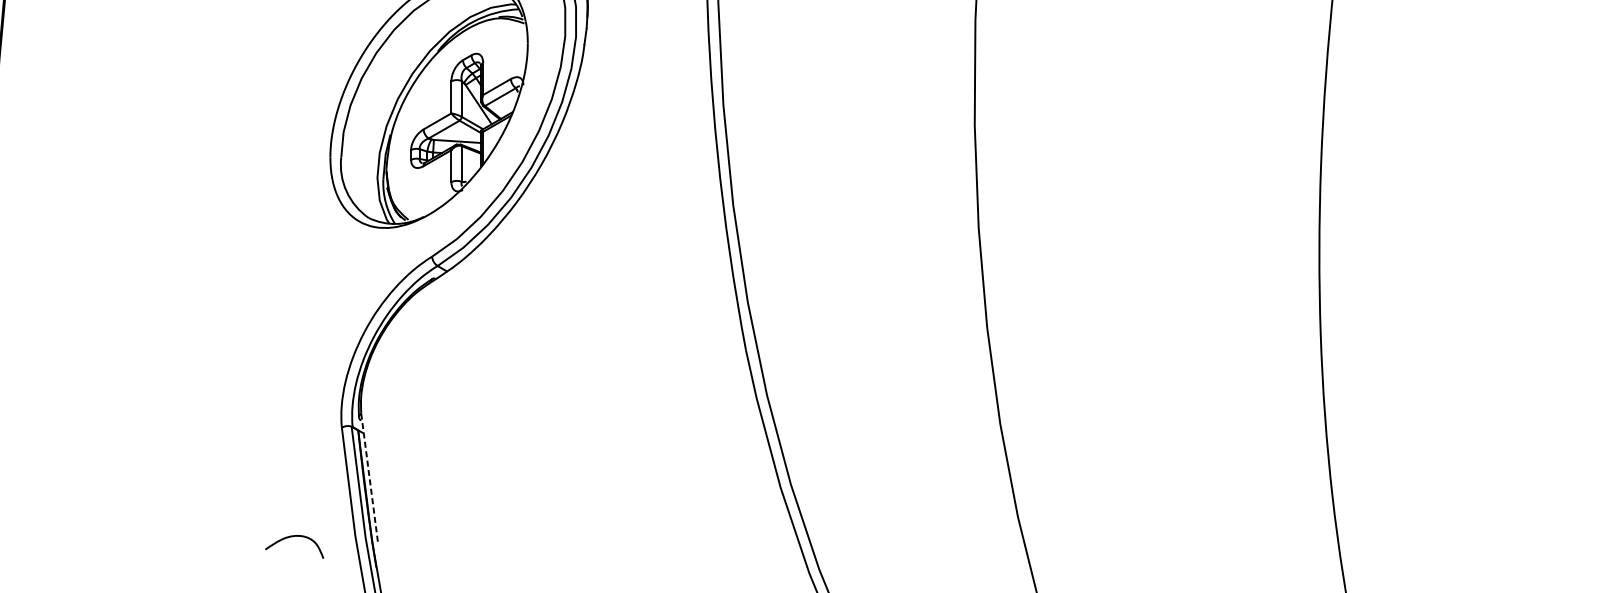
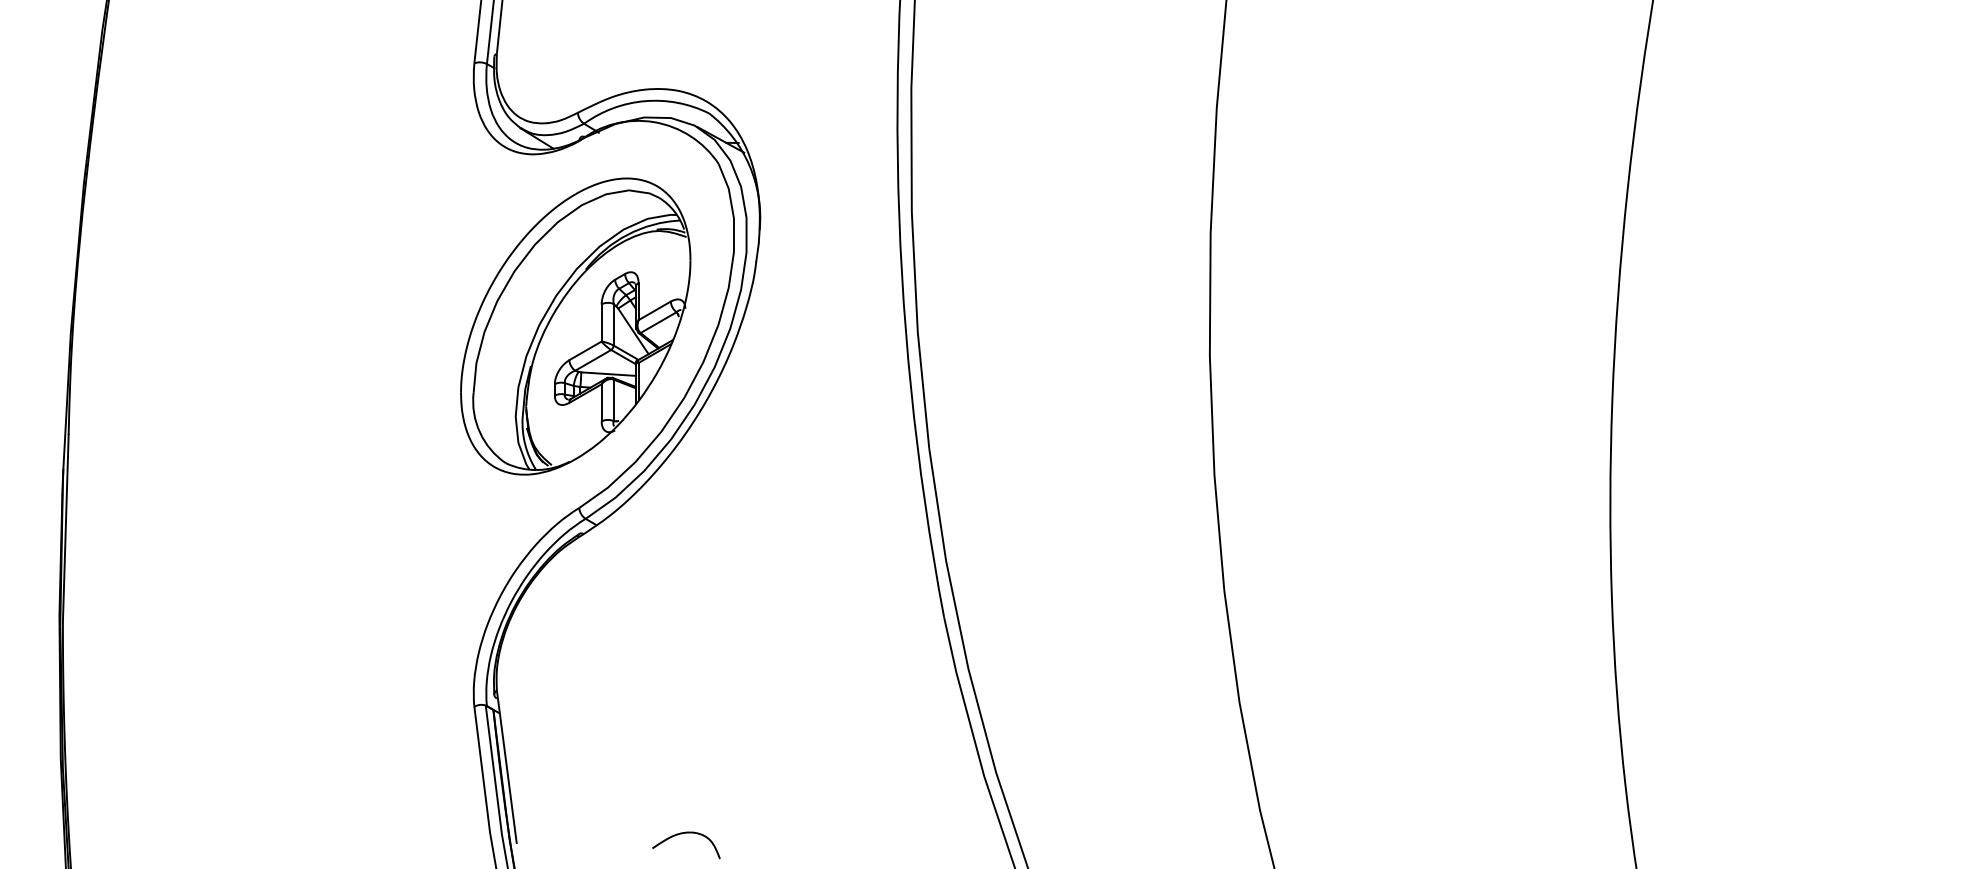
line: (369, 479) -> (506, 766), dashed -> solid
curve: (291, 537) -> (682, 834), moved

